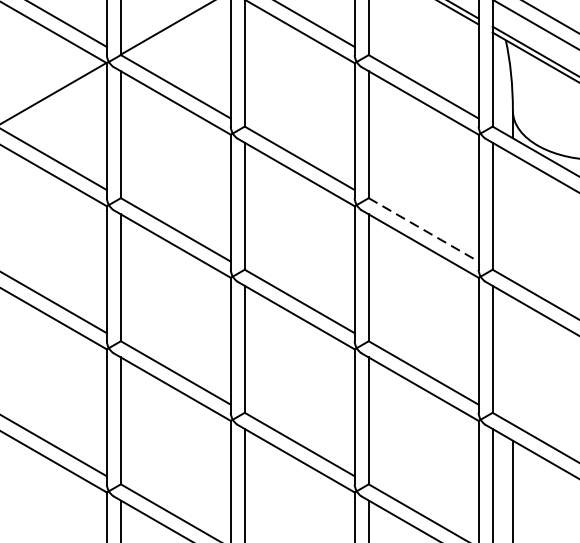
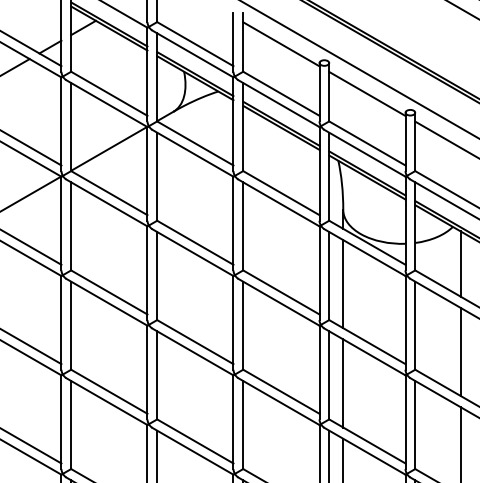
line: (513, 218) -> (343, 284), added
line: (423, 229) -> (281, 292), dashed -> solid
line: (513, 361) -> (343, 383), added

